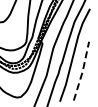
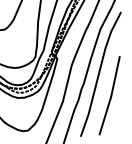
line: (82, 71) -> (111, 96), dashed -> solid

